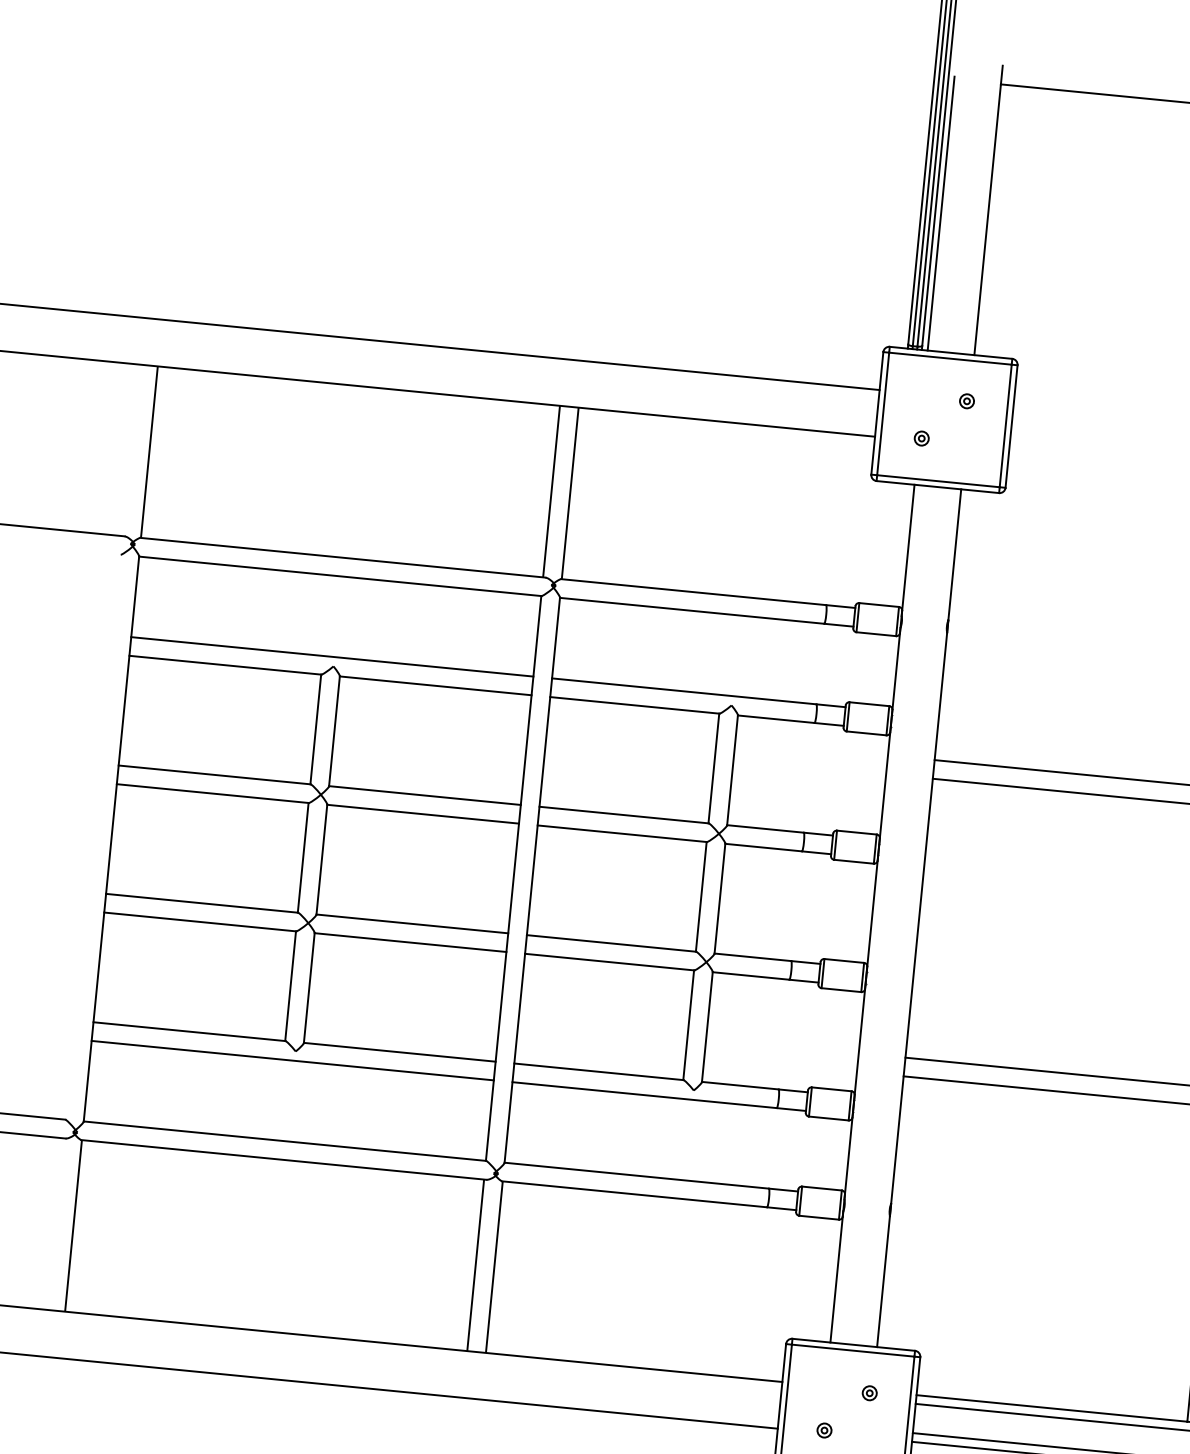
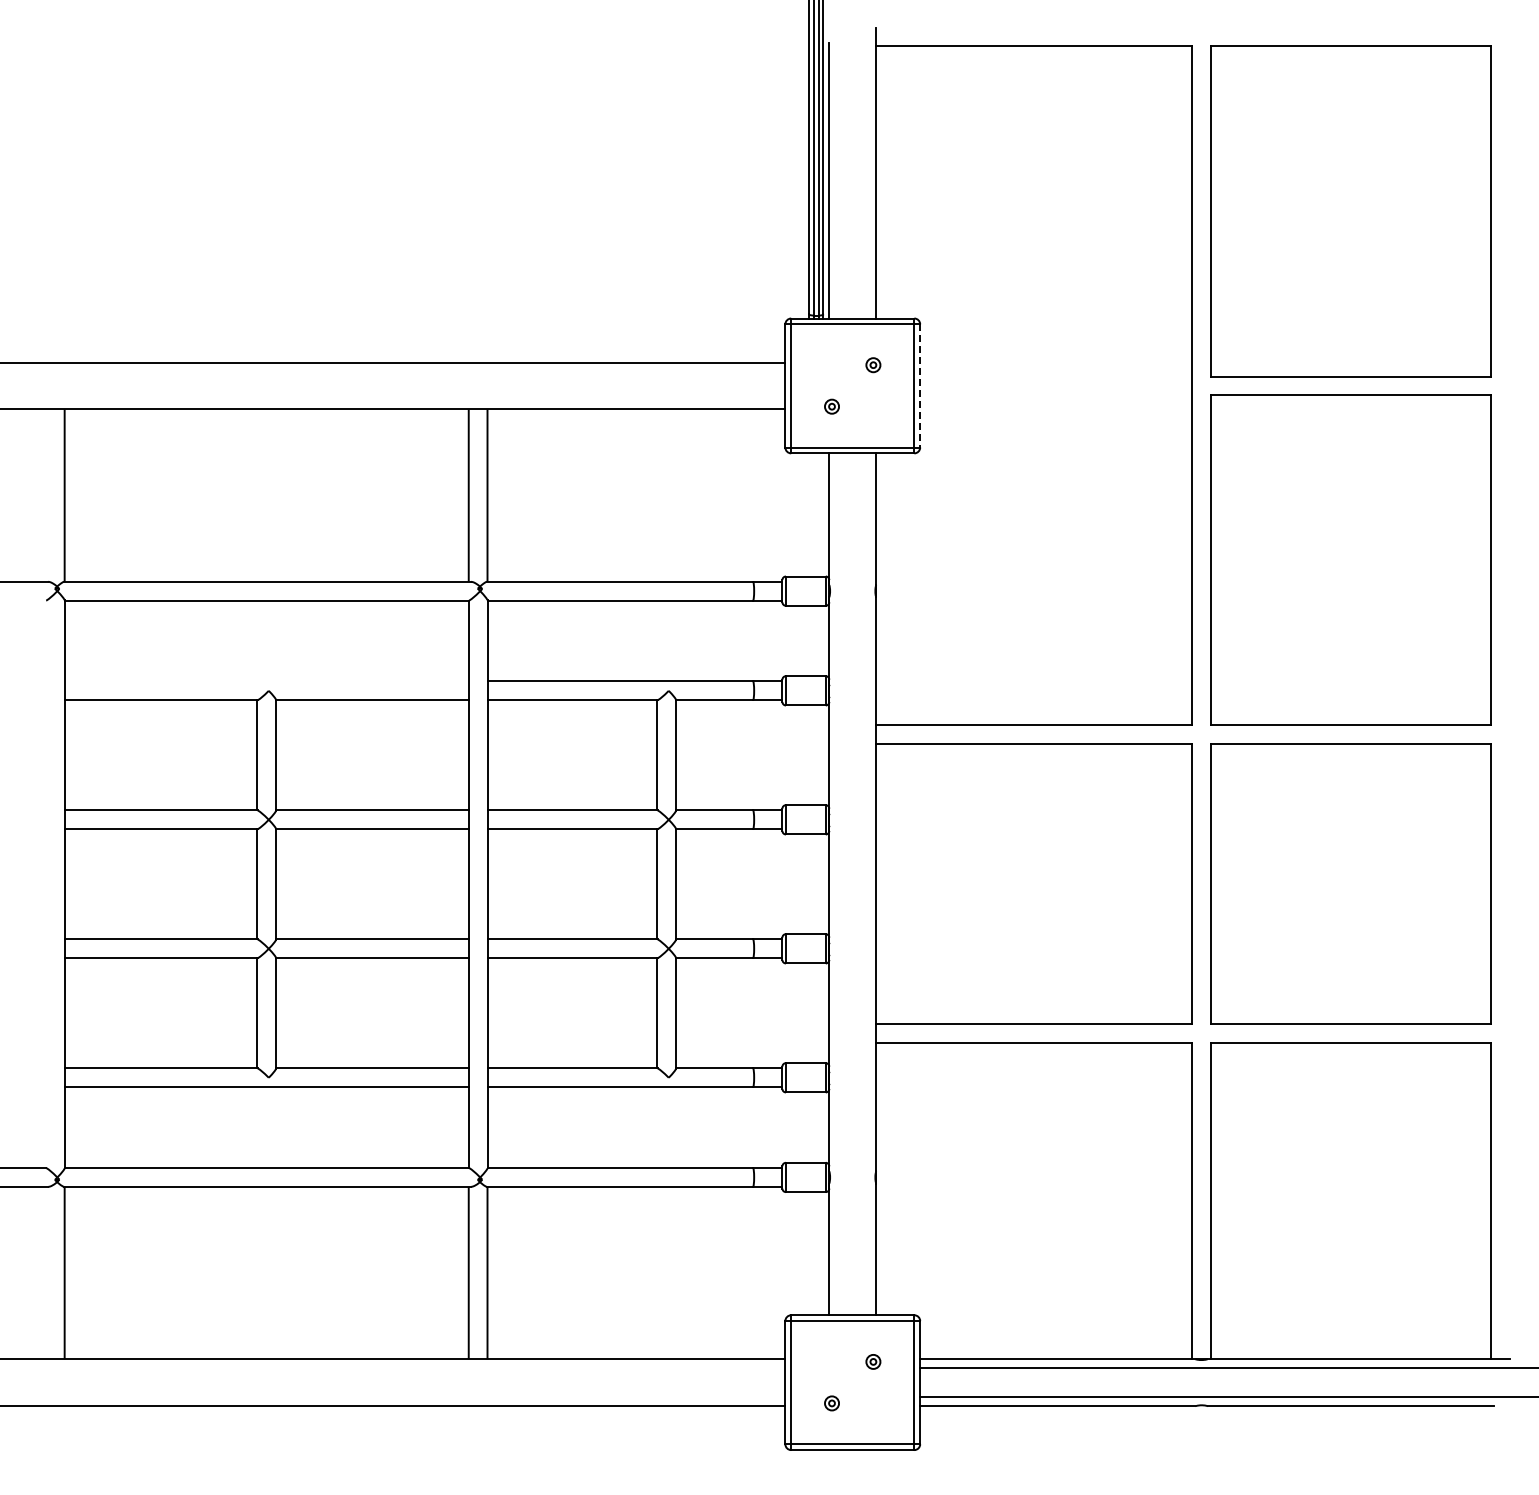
line: (1011, 426) -> (920, 385), solid -> dashed
line: (332, 656) -> (266, 681), removed

